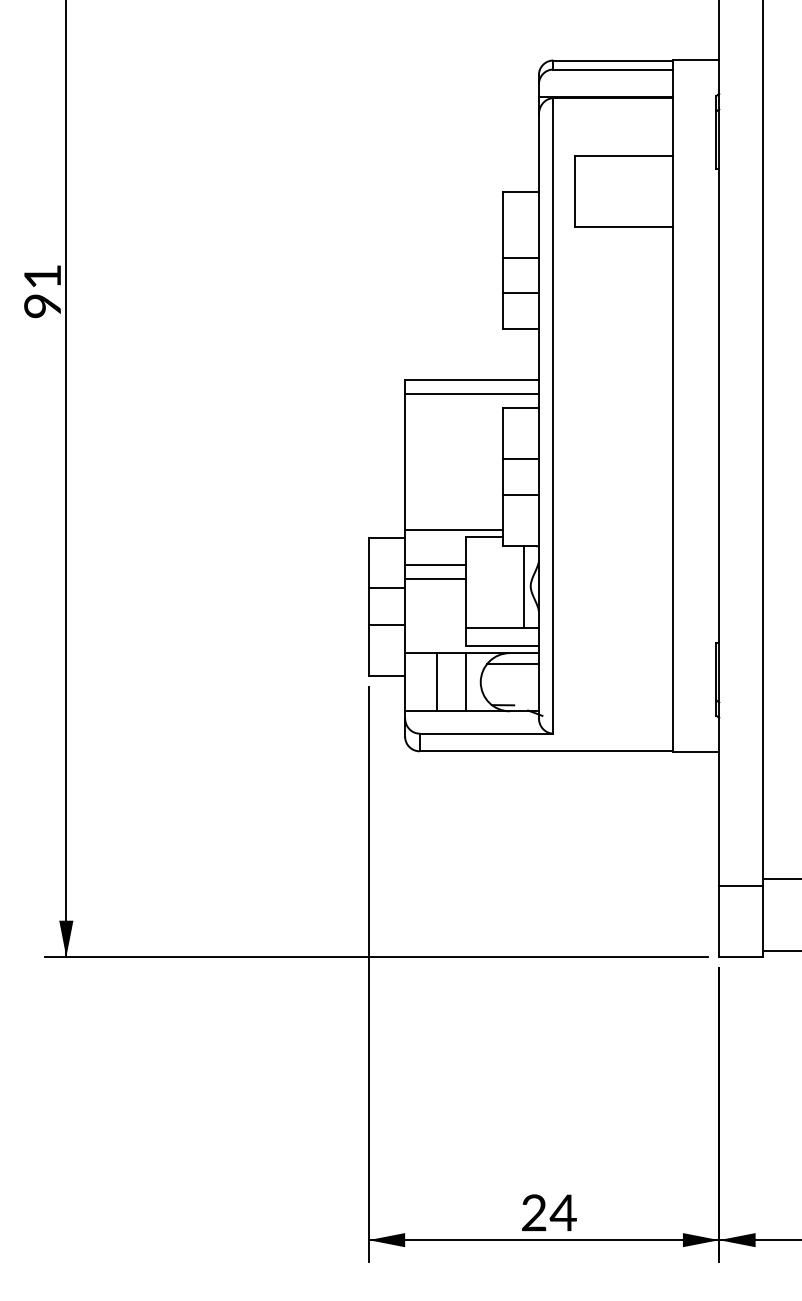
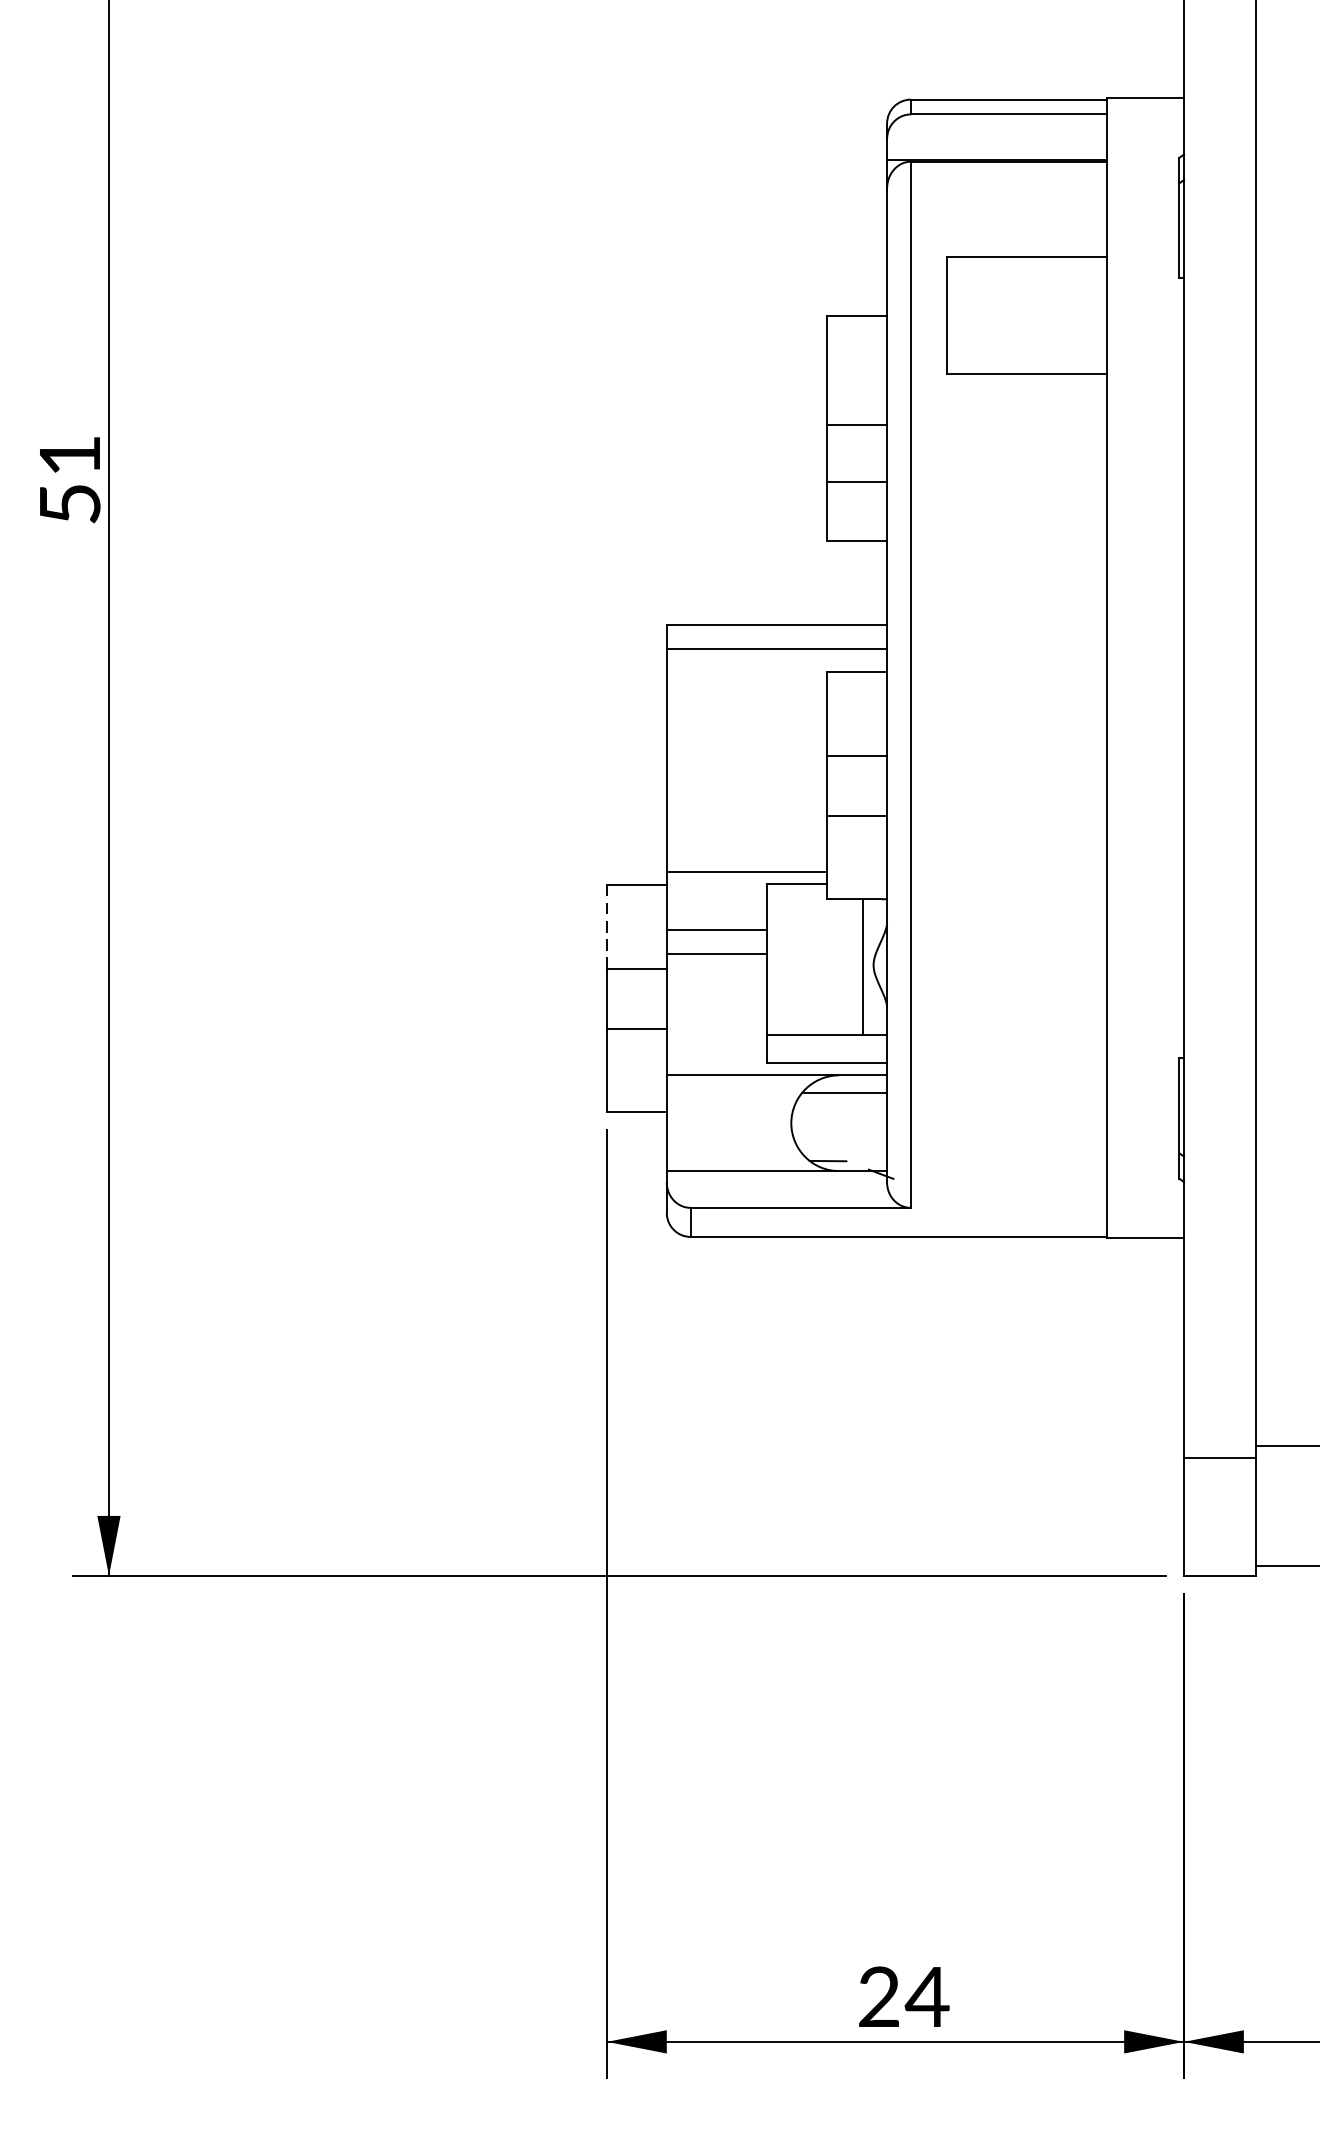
text: (42, 306) -> (69, 504), 91 -> 51
line: (368, 562) -> (606, 926), solid -> dashed
line: (437, 682) -> (720, 1123), removed
line: (466, 682) -> (767, 1123), removed

